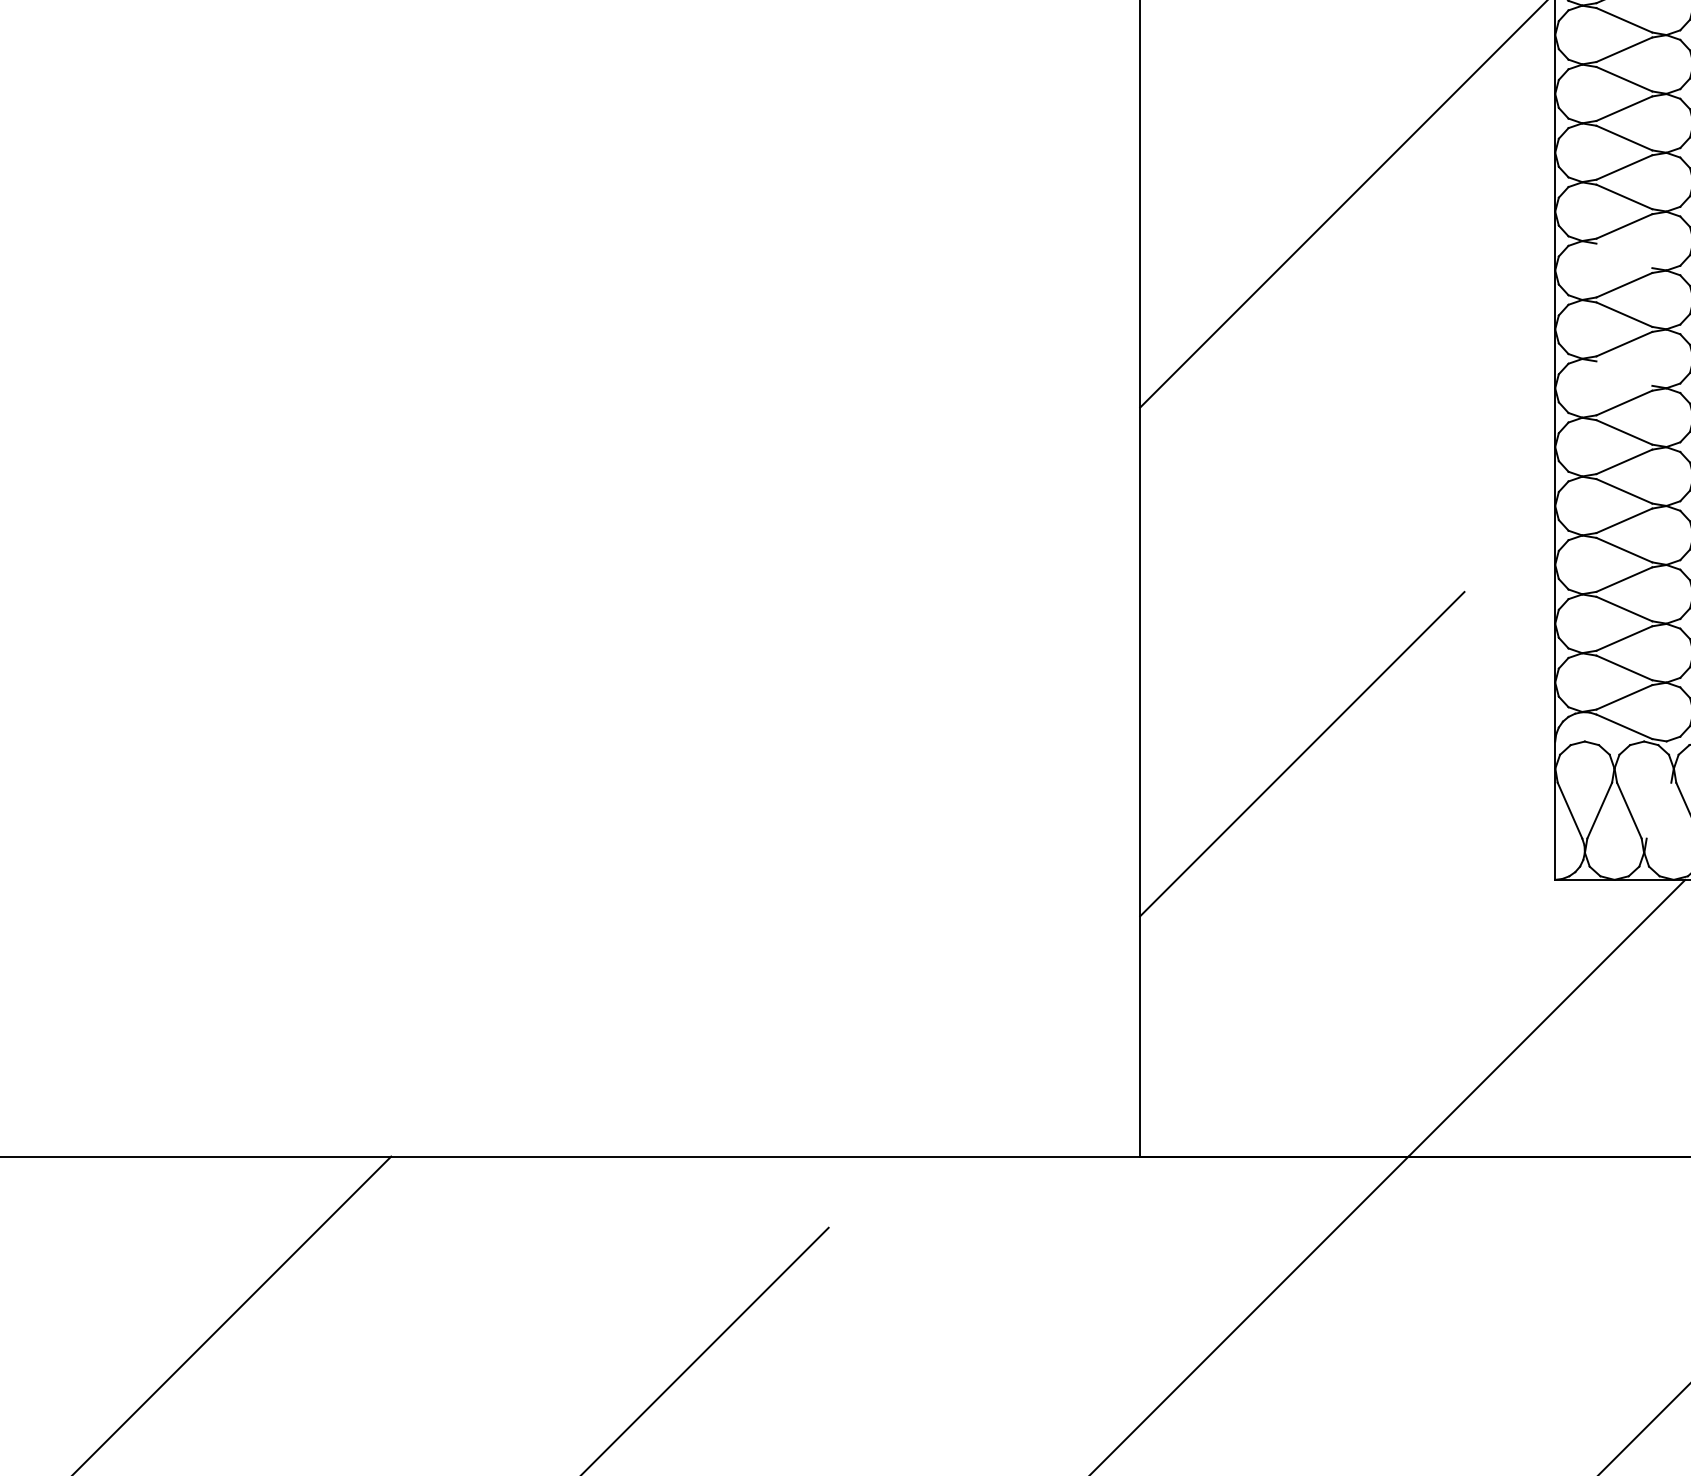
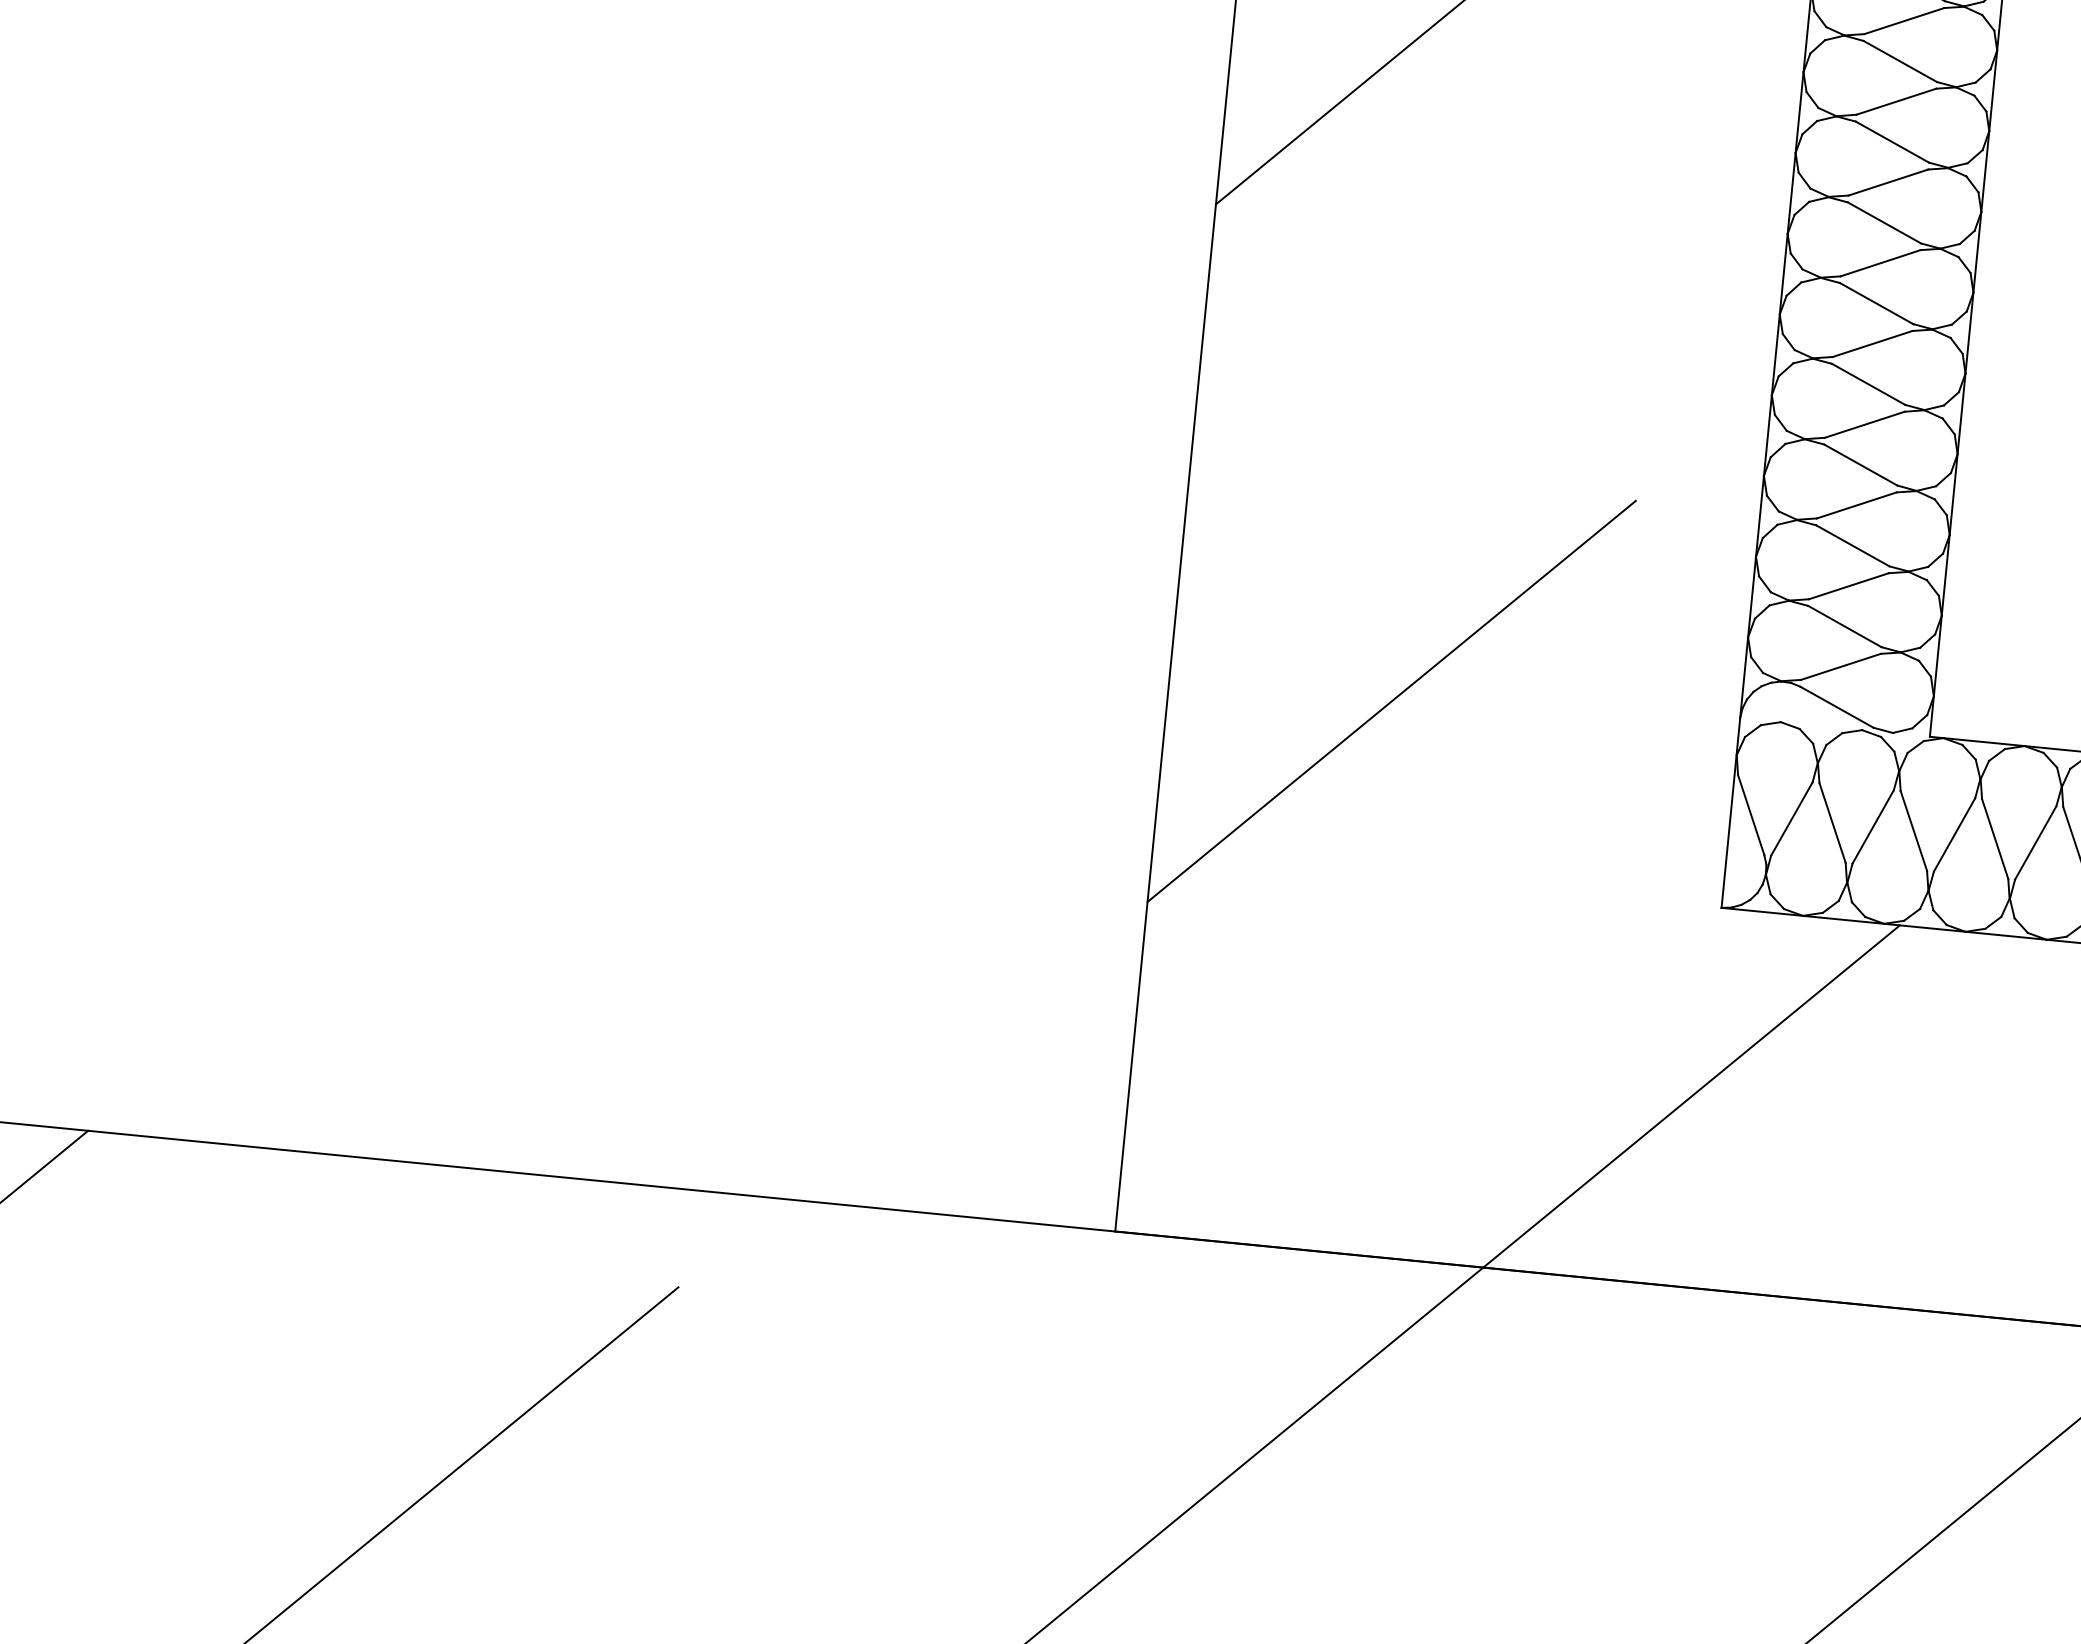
line: (1624, 255) -> (1900, 60), added
line: (1624, 373) -> (1884, 222), added
line: (1658, 810) -> (1872, 826), added

